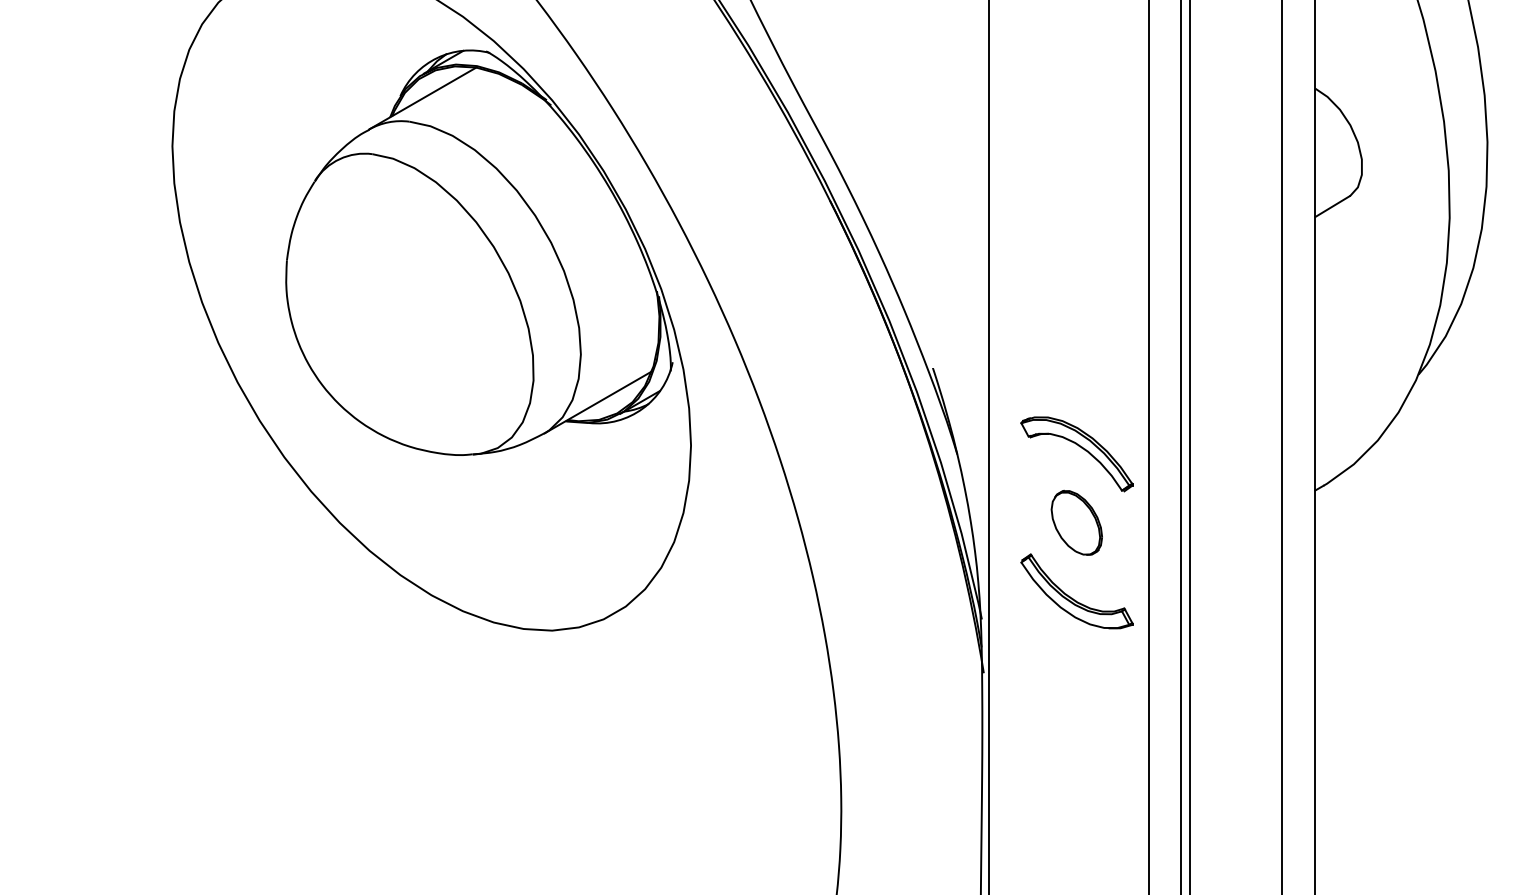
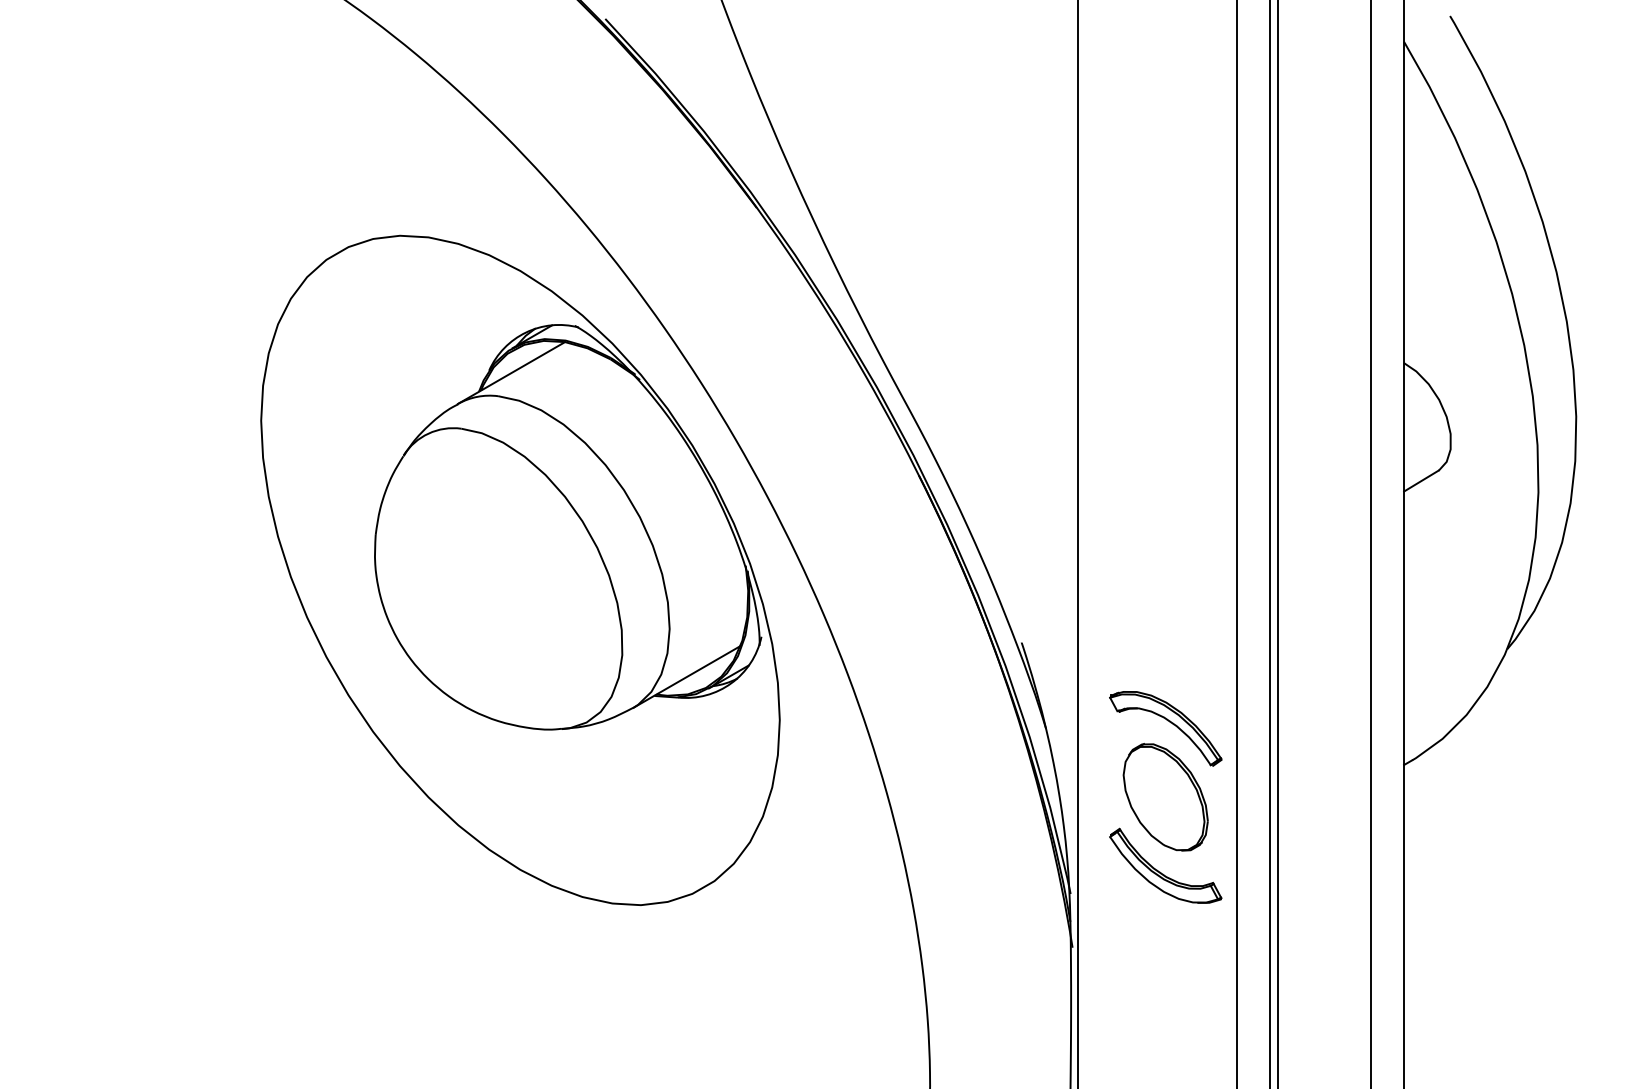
part: (1076, 522) -> (1165, 797), size x1.67

